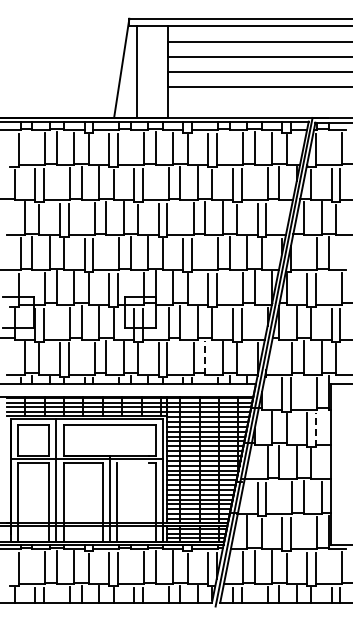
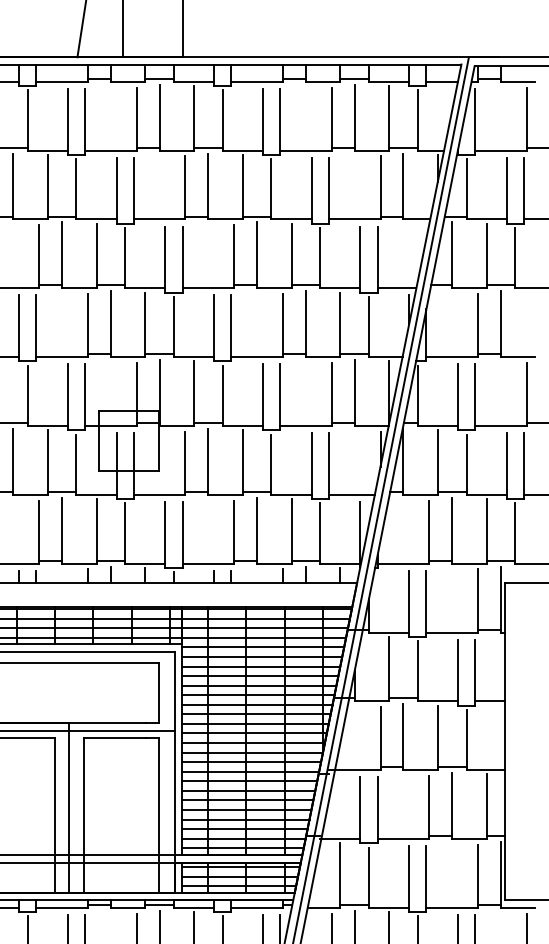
line: (205, 357) -> (257, 529), dashed -> solid
line: (315, 429) -> (474, 671), dashed -> solid
line: (132, 463) -> (113, 738), added

